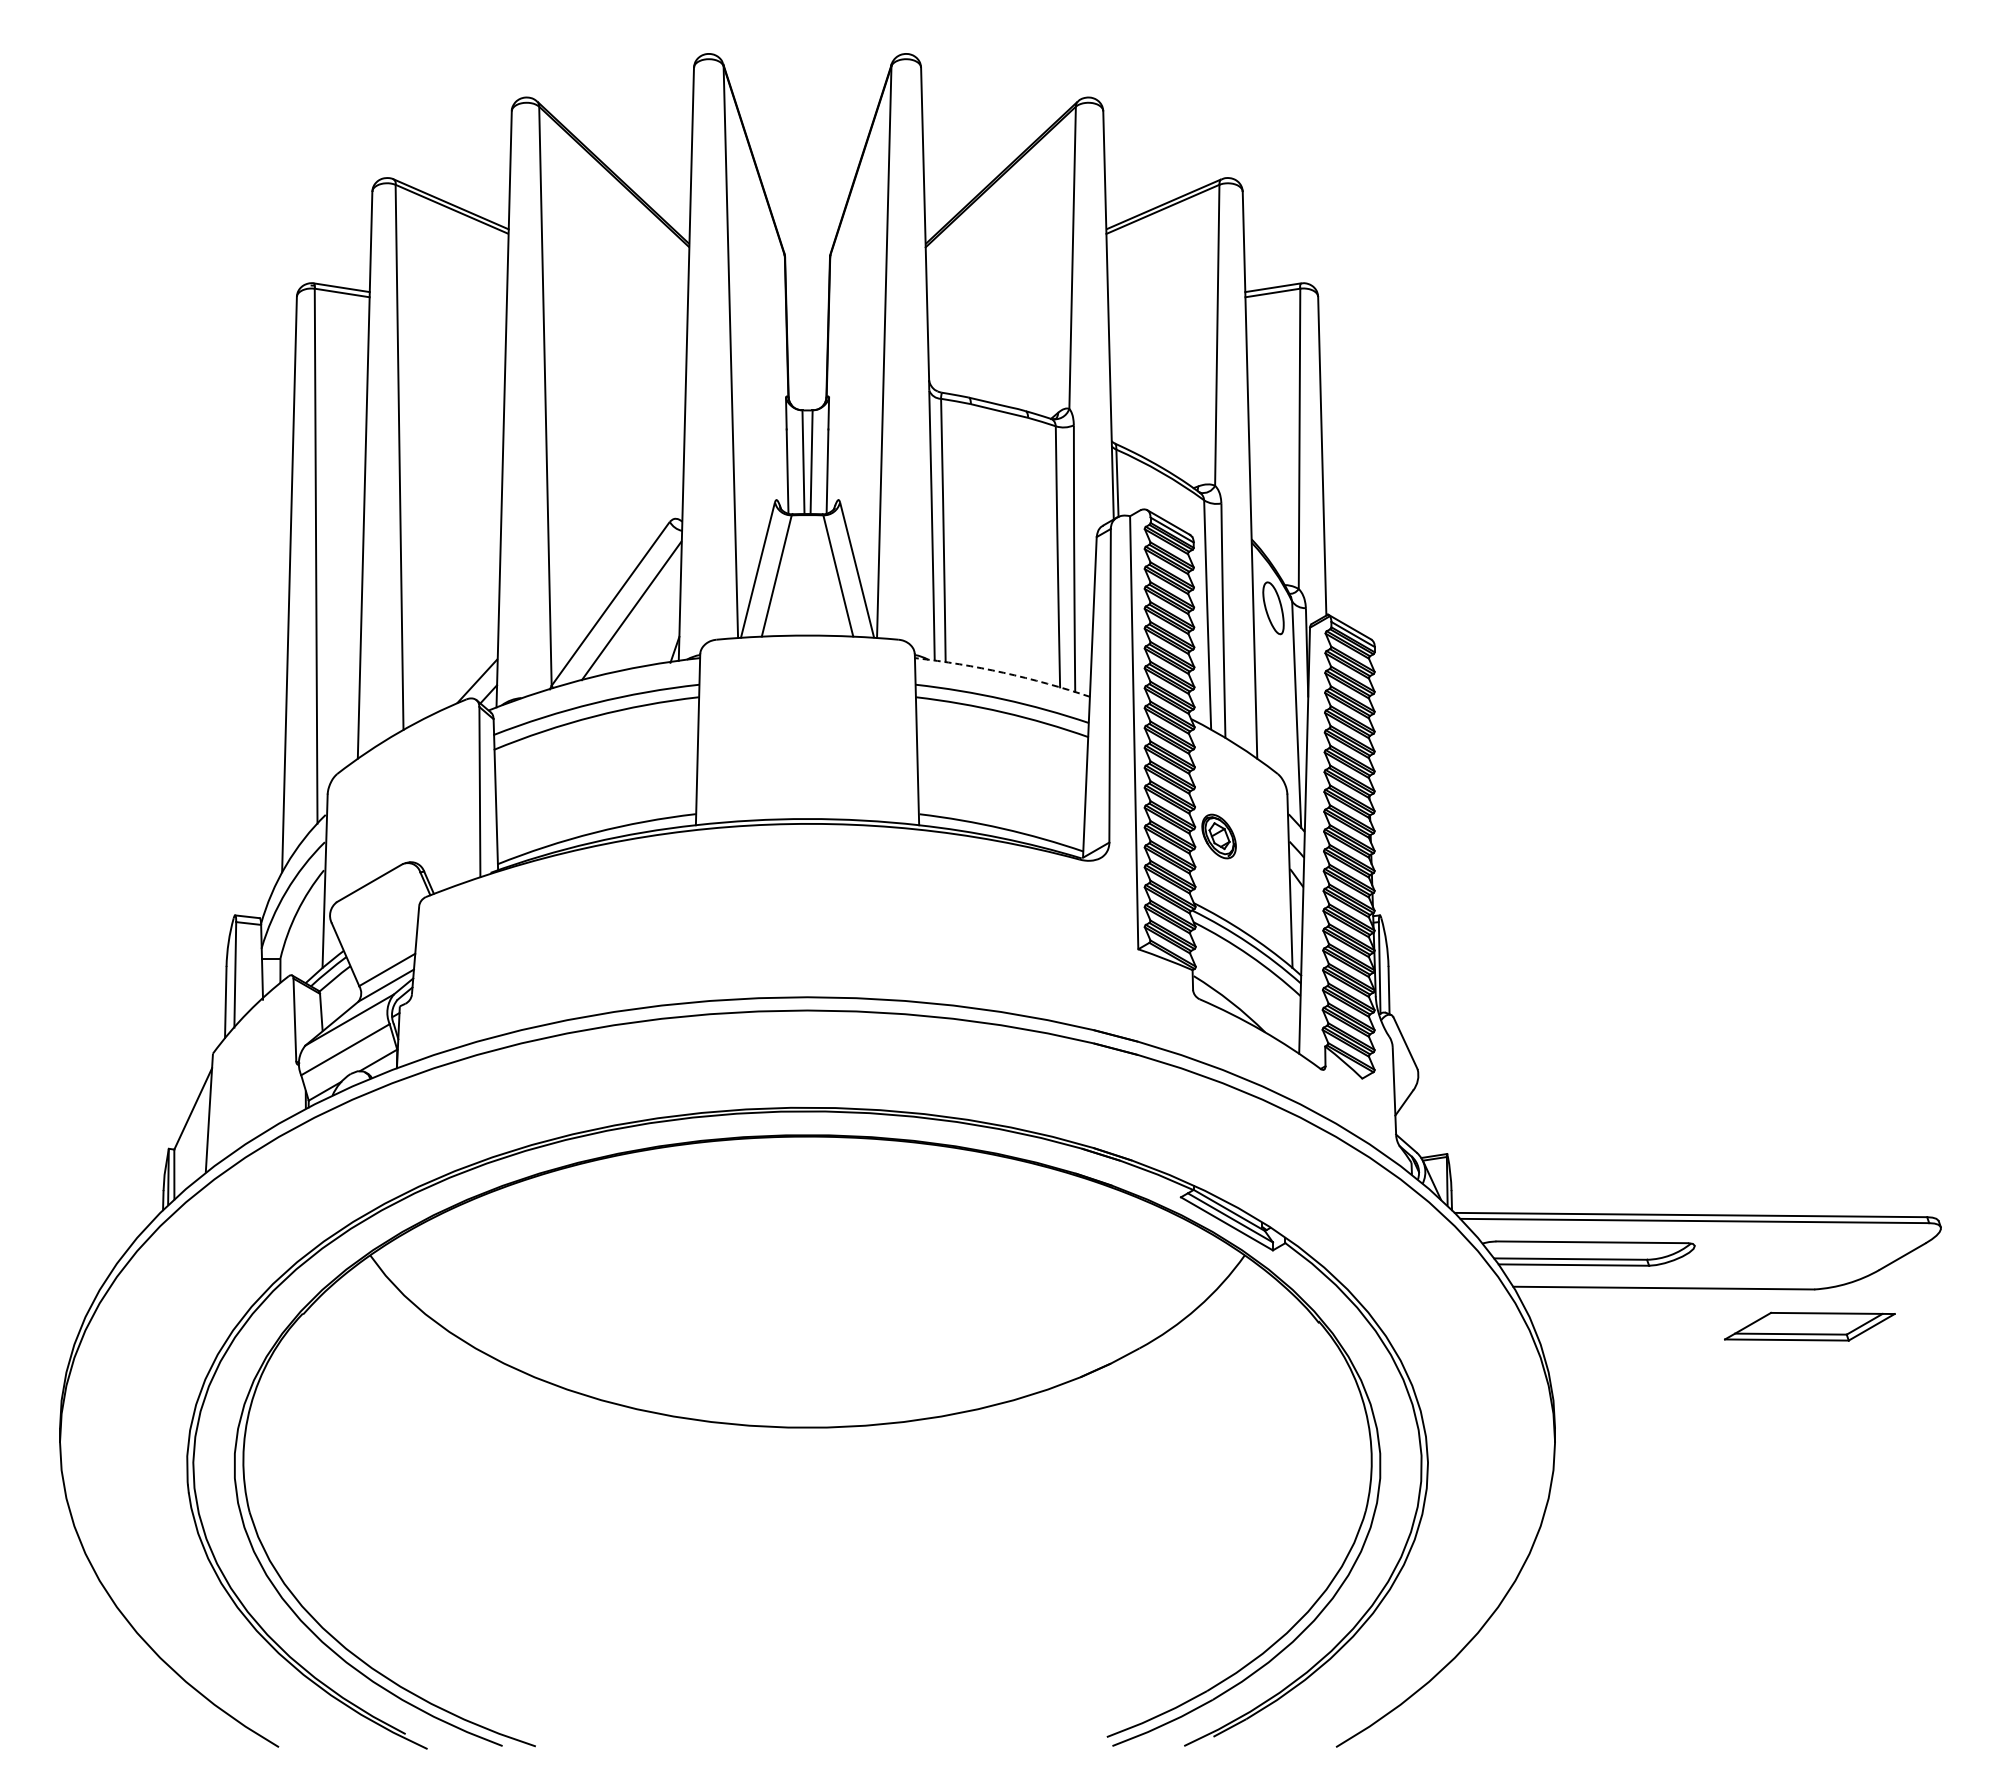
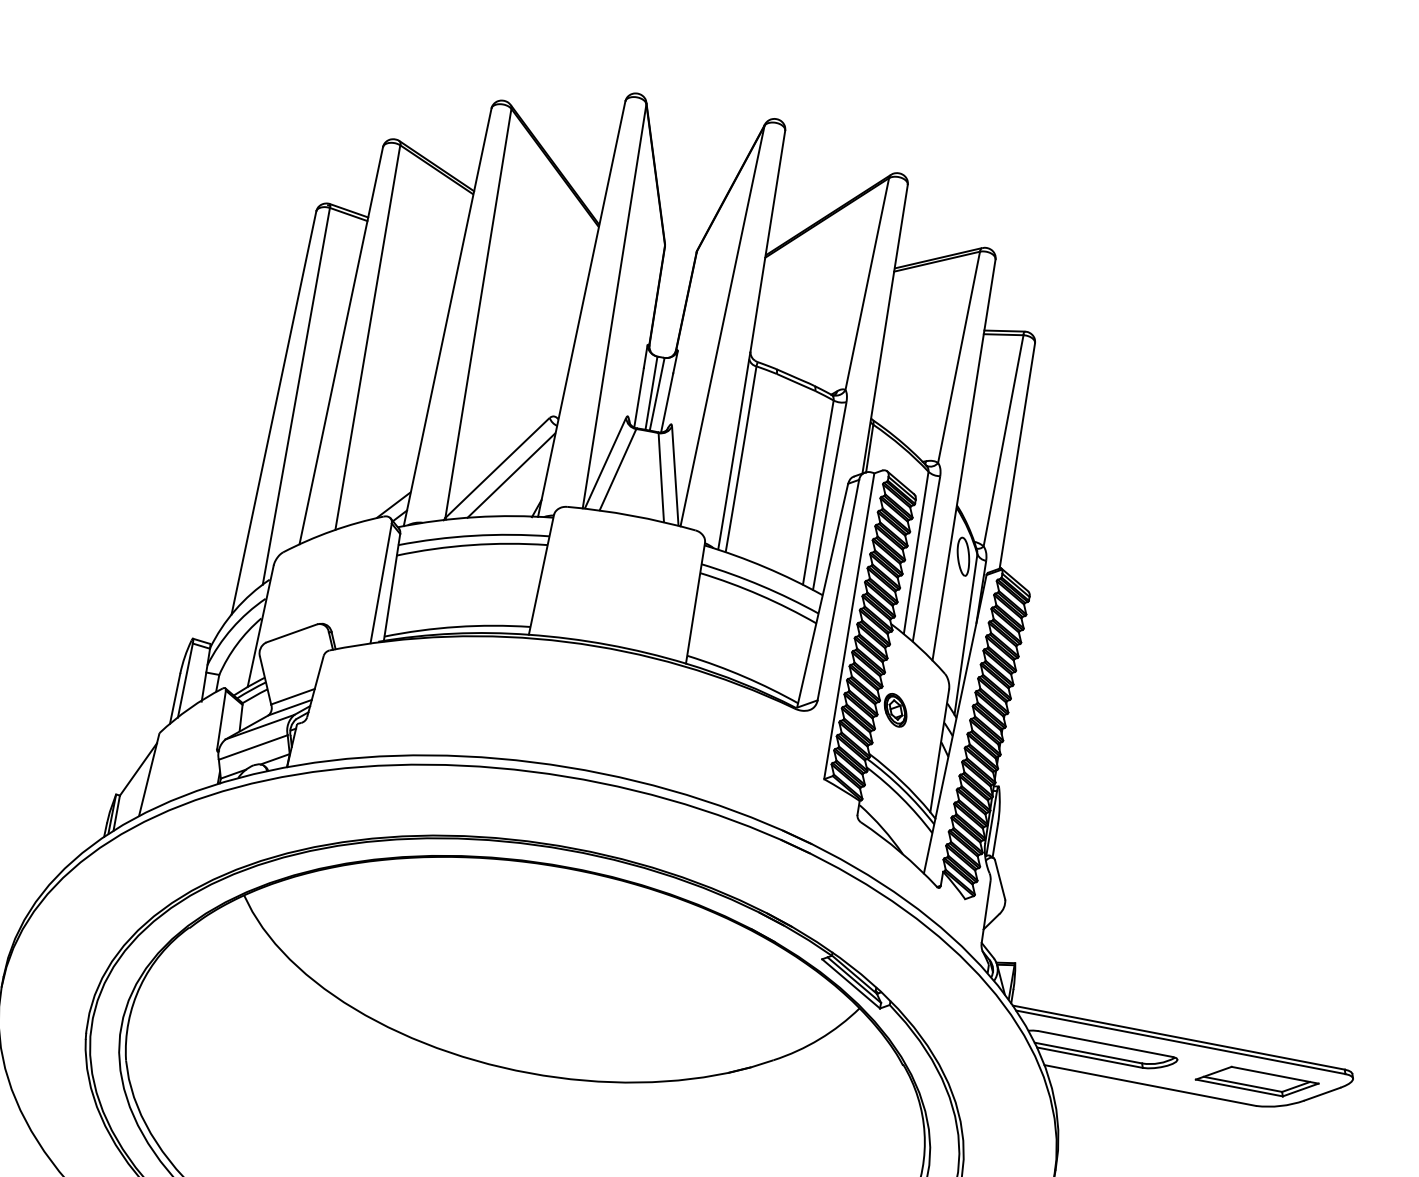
arc: (1003, 672) -> (765, 567), dashed -> solid
part: (1809, 1326) -> (1256, 1081), moved

